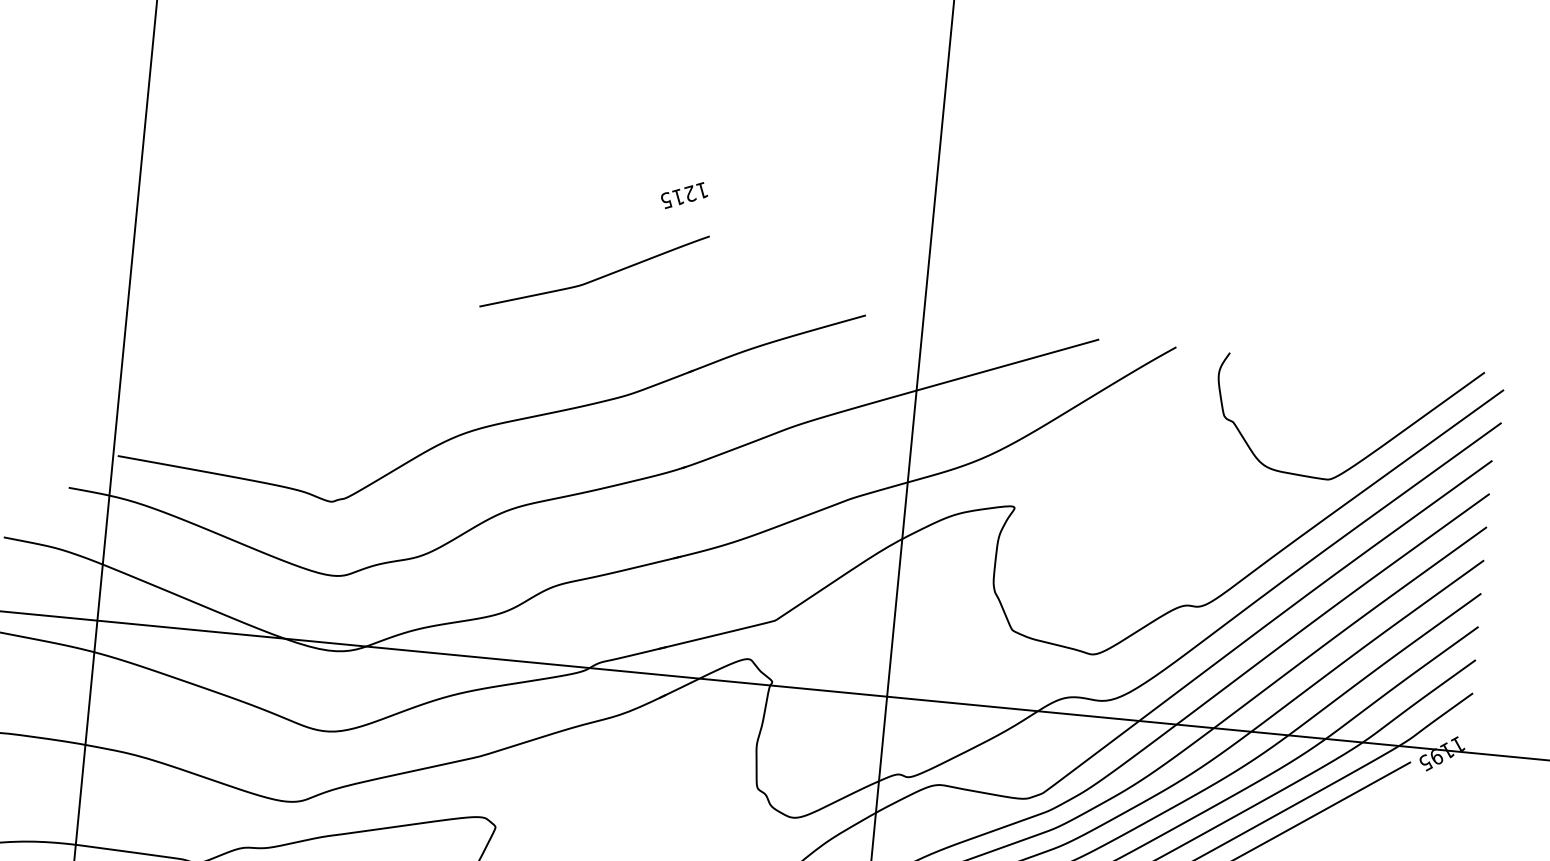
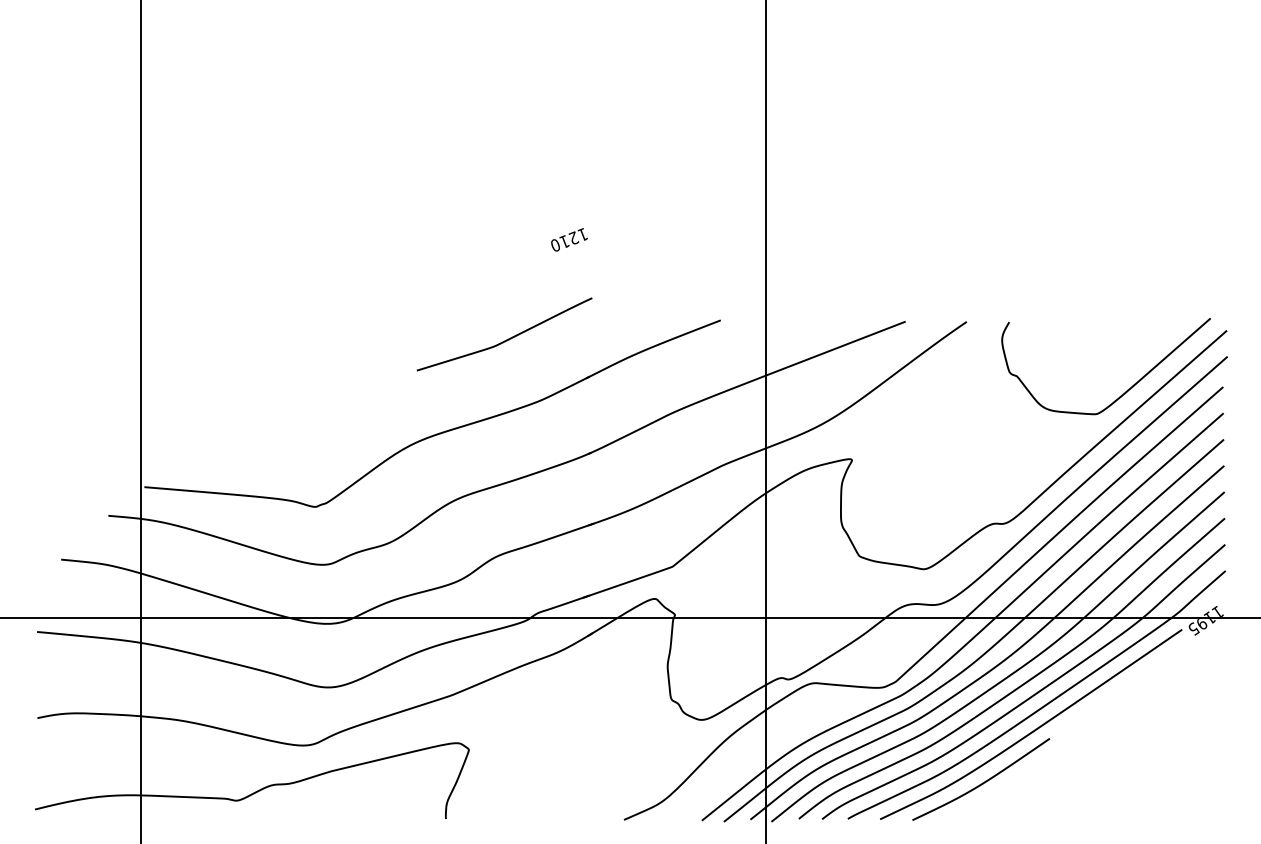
text: (666, 199) -> (555, 244), 1215 -> 1210
curve: (596, 278) -> (506, 339), moved

